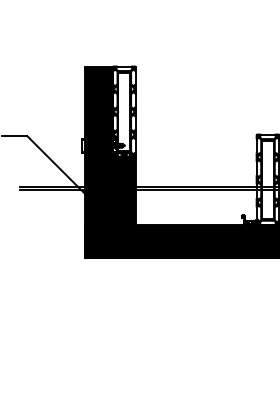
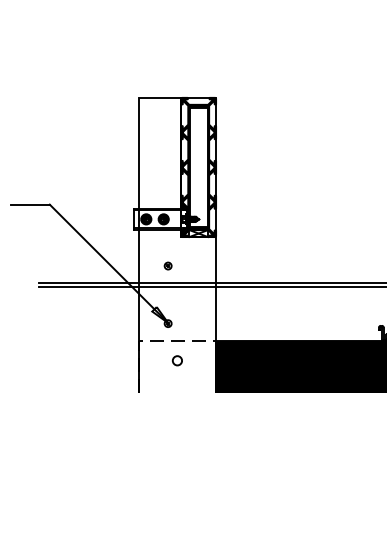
fill: (110, 162) -> (177, 245), removed

